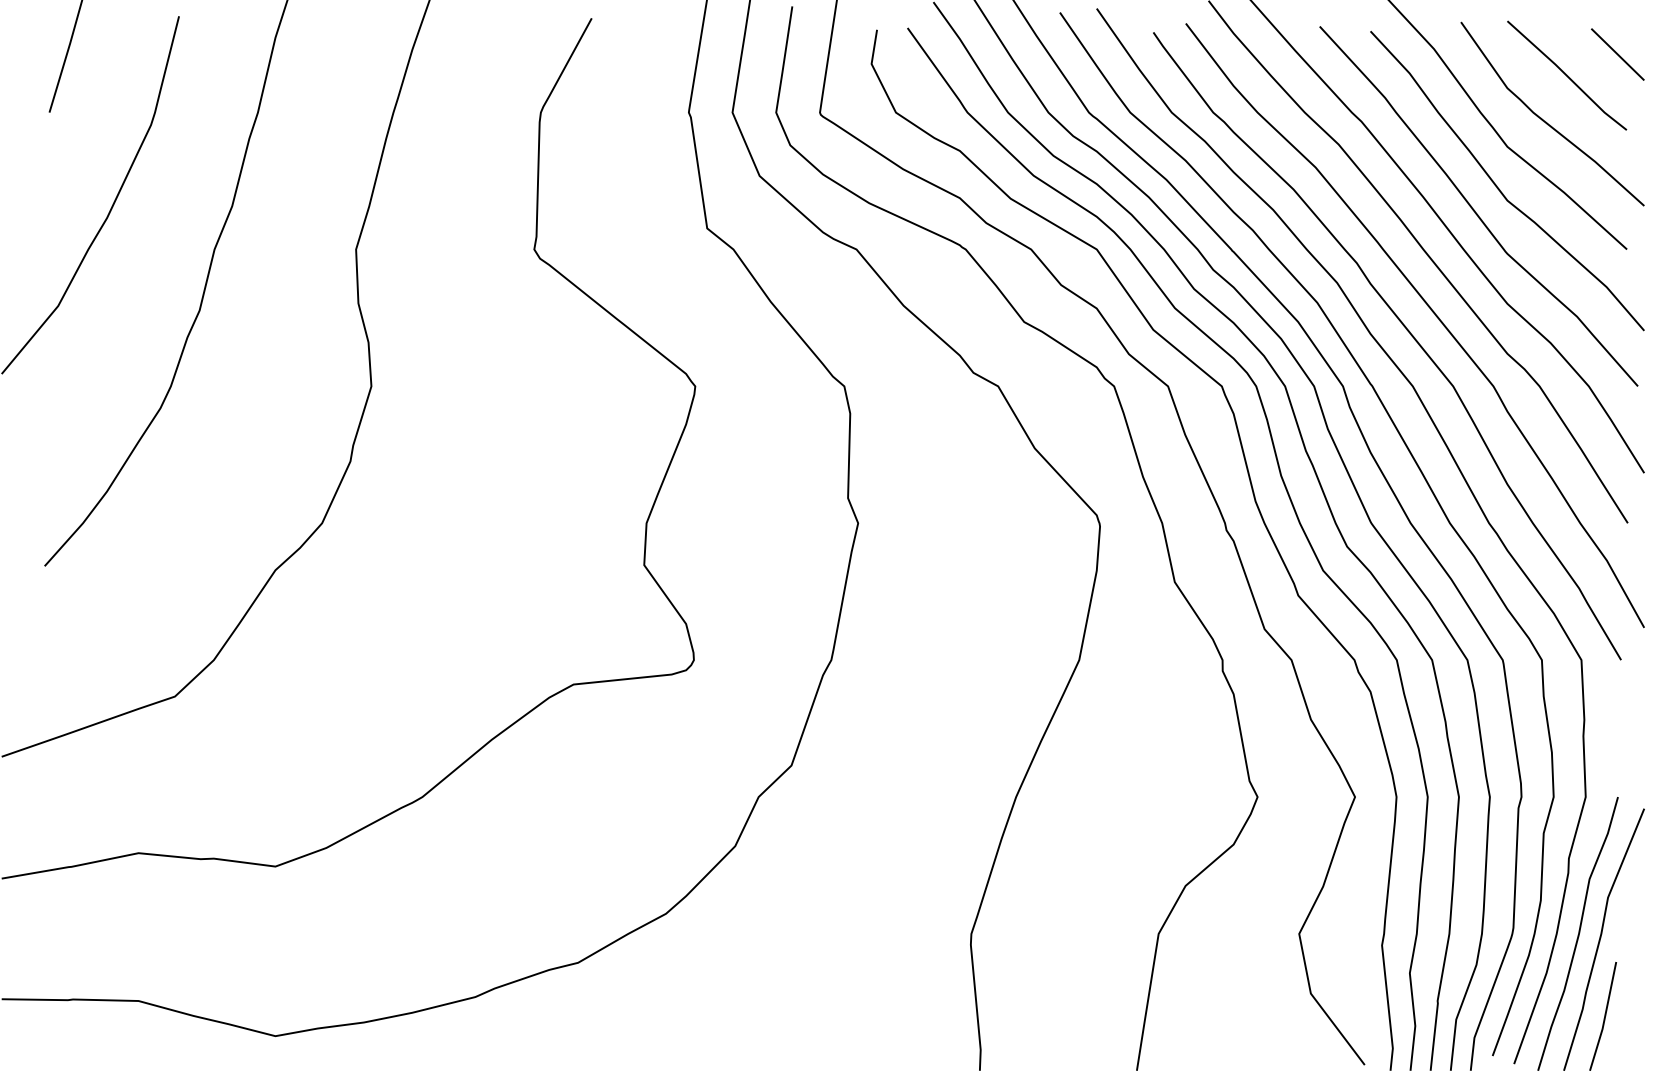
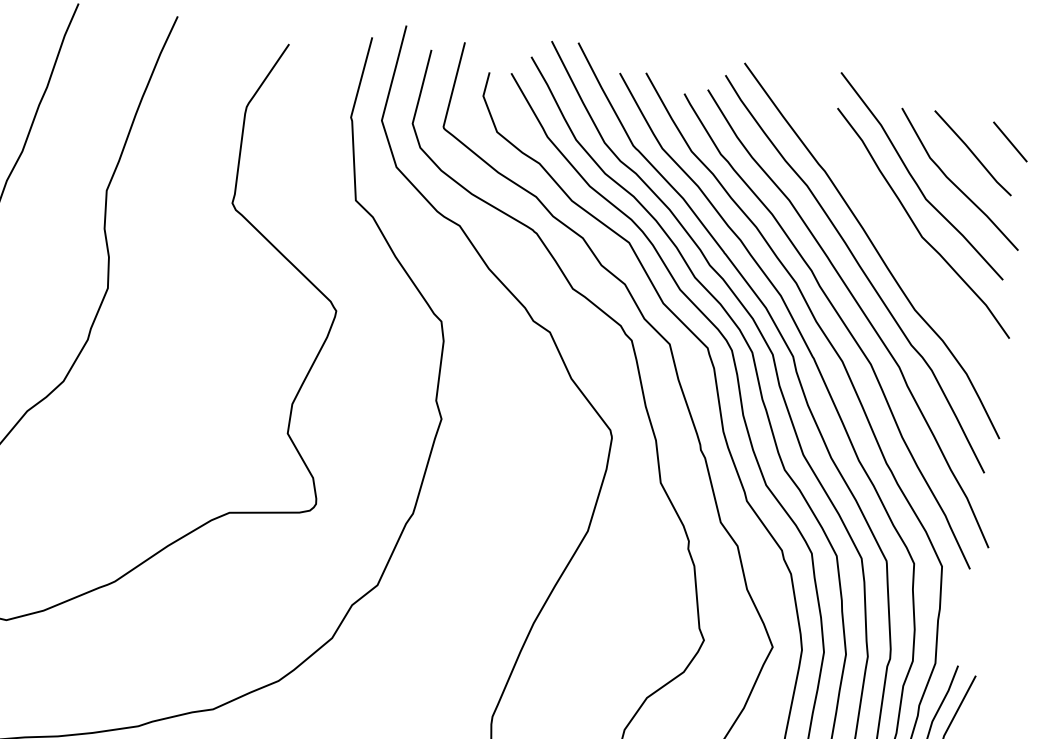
curve: (1474, 209) -> (898, 241), removed

